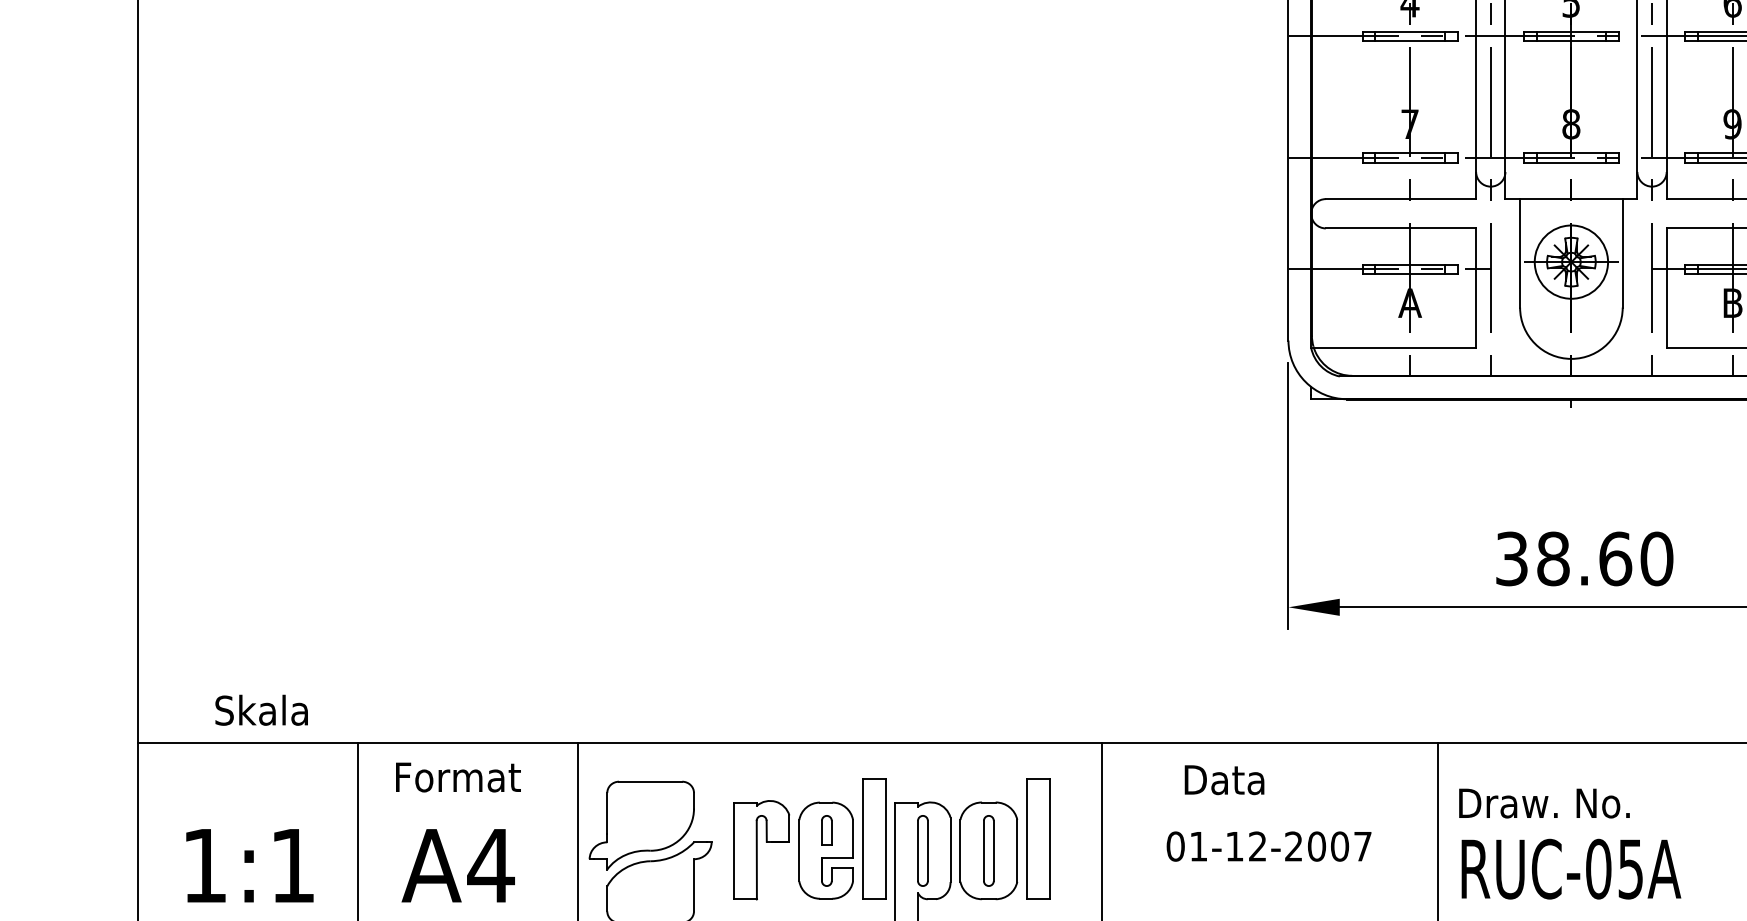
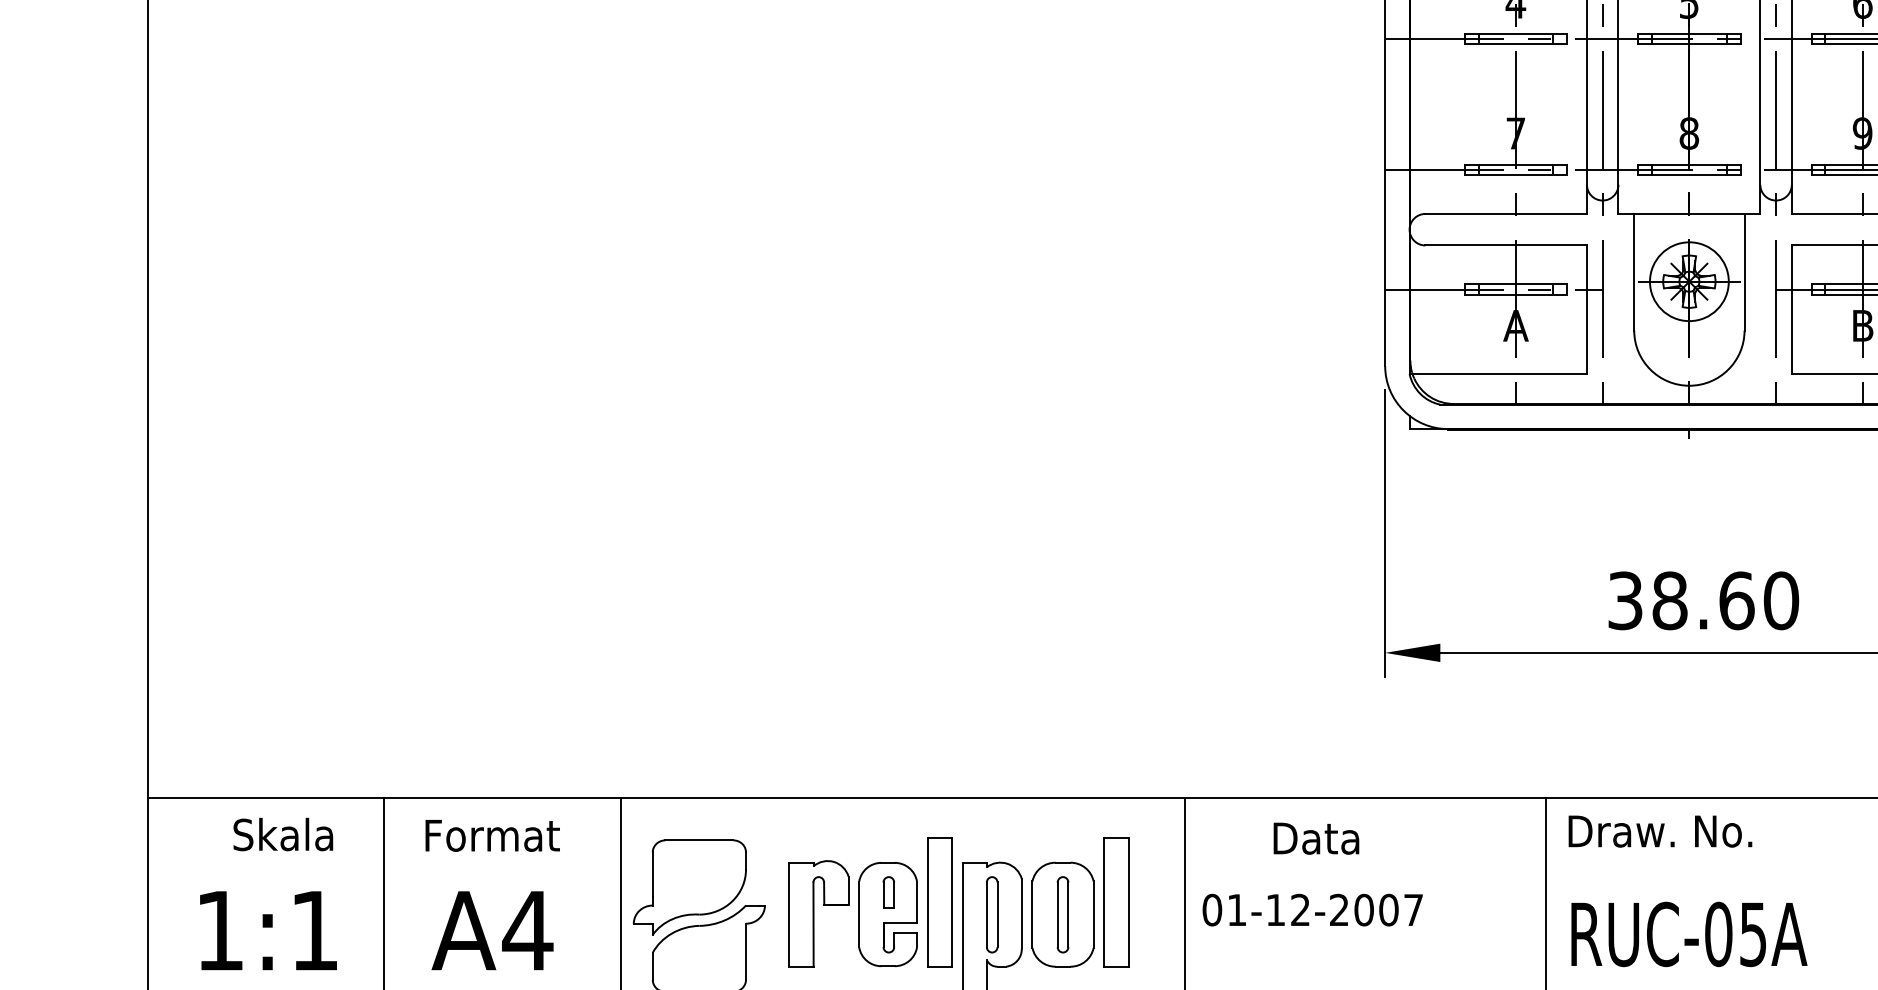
text: (261, 709) -> (283, 833), moved
text: (1544, 803) -> (1660, 831), moved
text: (1268, 846) -> (1312, 910), moved

